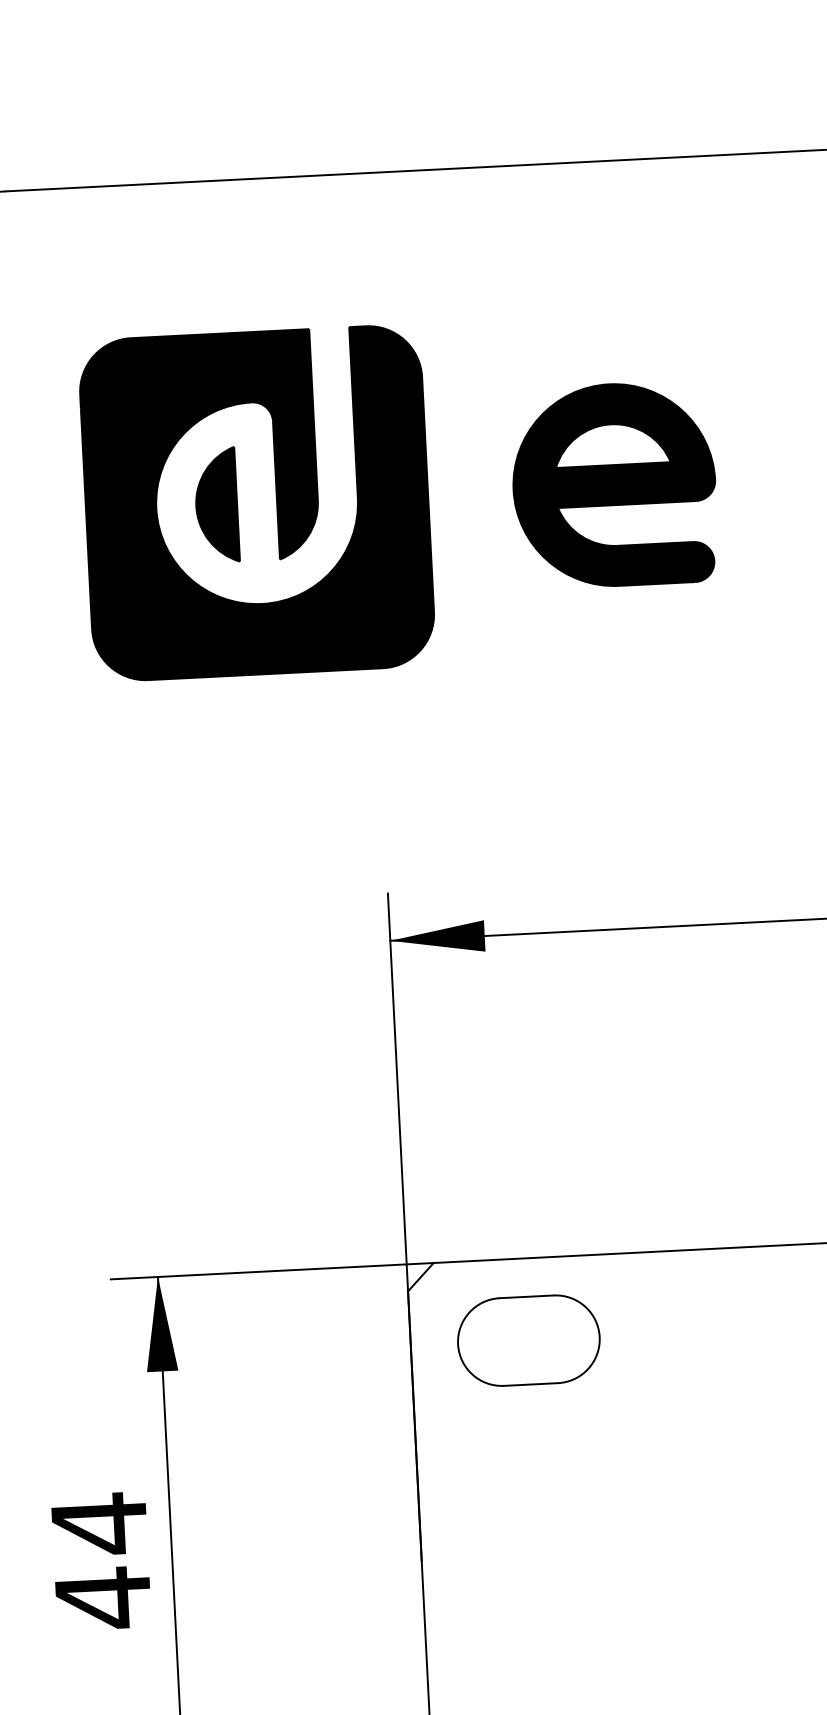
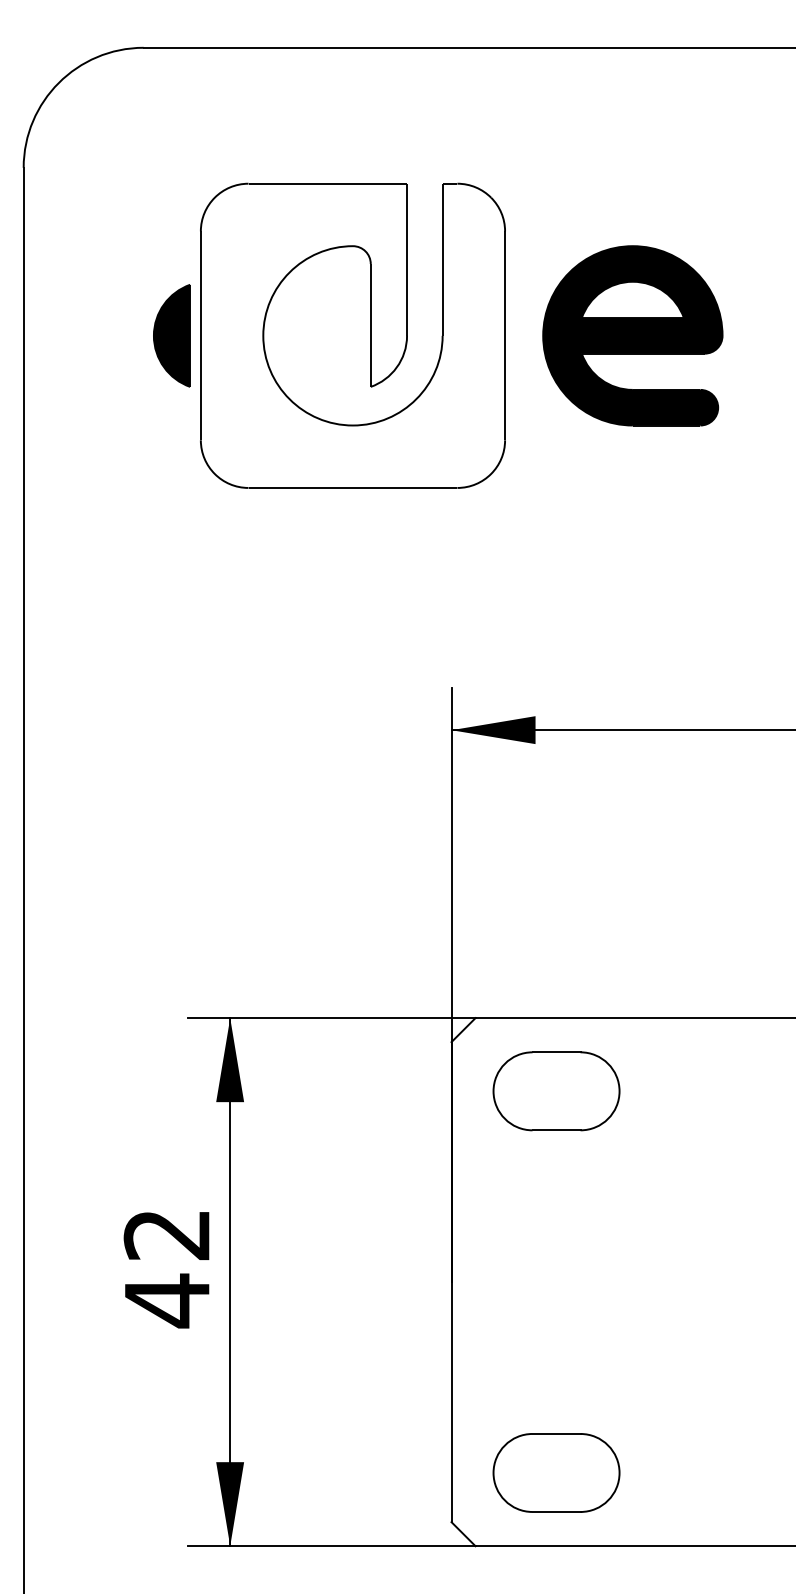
part: (613, 484) -> (632, 335), moved
fill: (256, 502) -> (352, 335), removed
part: (216, 504) -> (171, 335), moved
text: (98, 1523) -> (166, 1234), 44 -> 42

